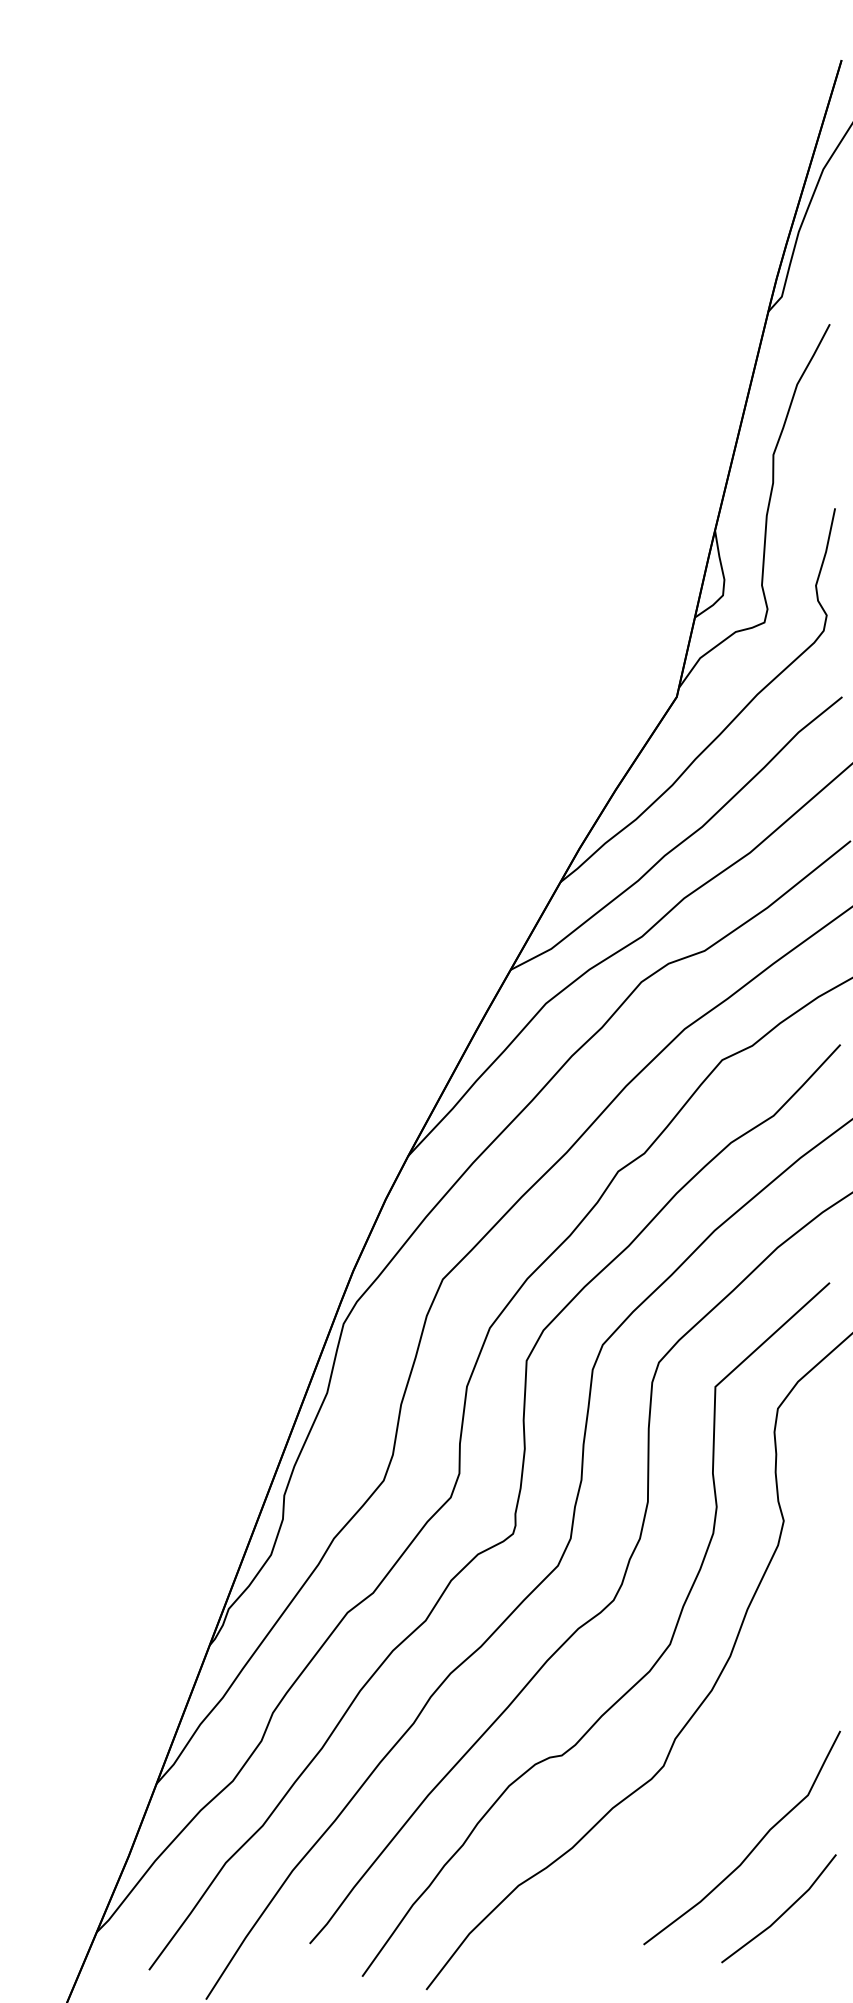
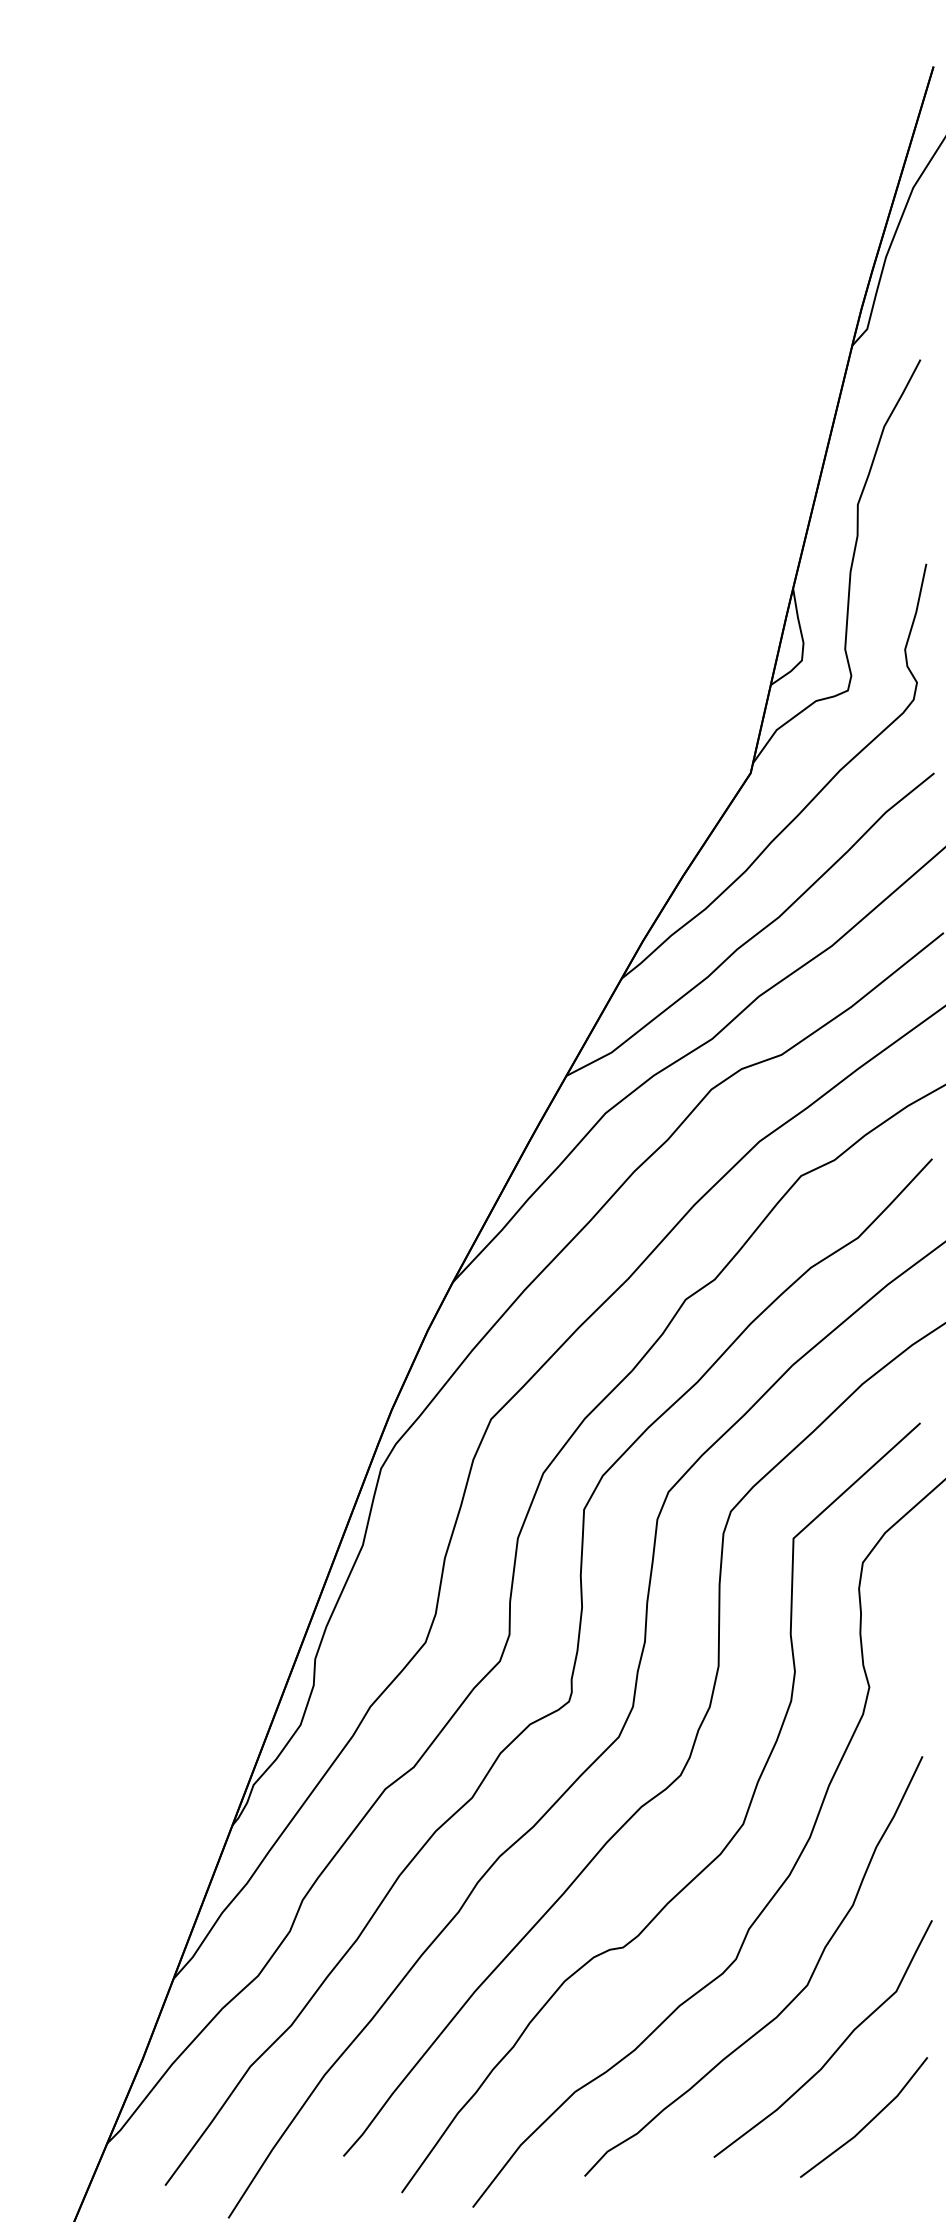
curve: (712, 1804) -> (790, 2001), added

